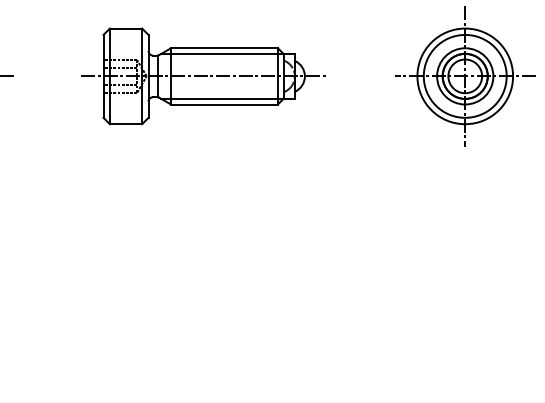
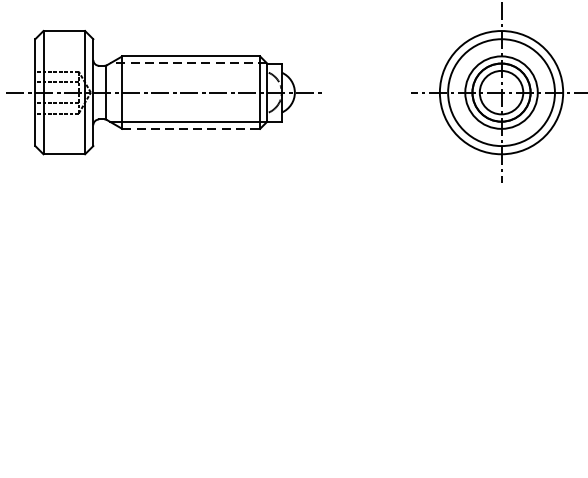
line: (222, 53) -> (188, 63), solid -> dashed
line: (224, 104) -> (191, 128), solid -> dashed

